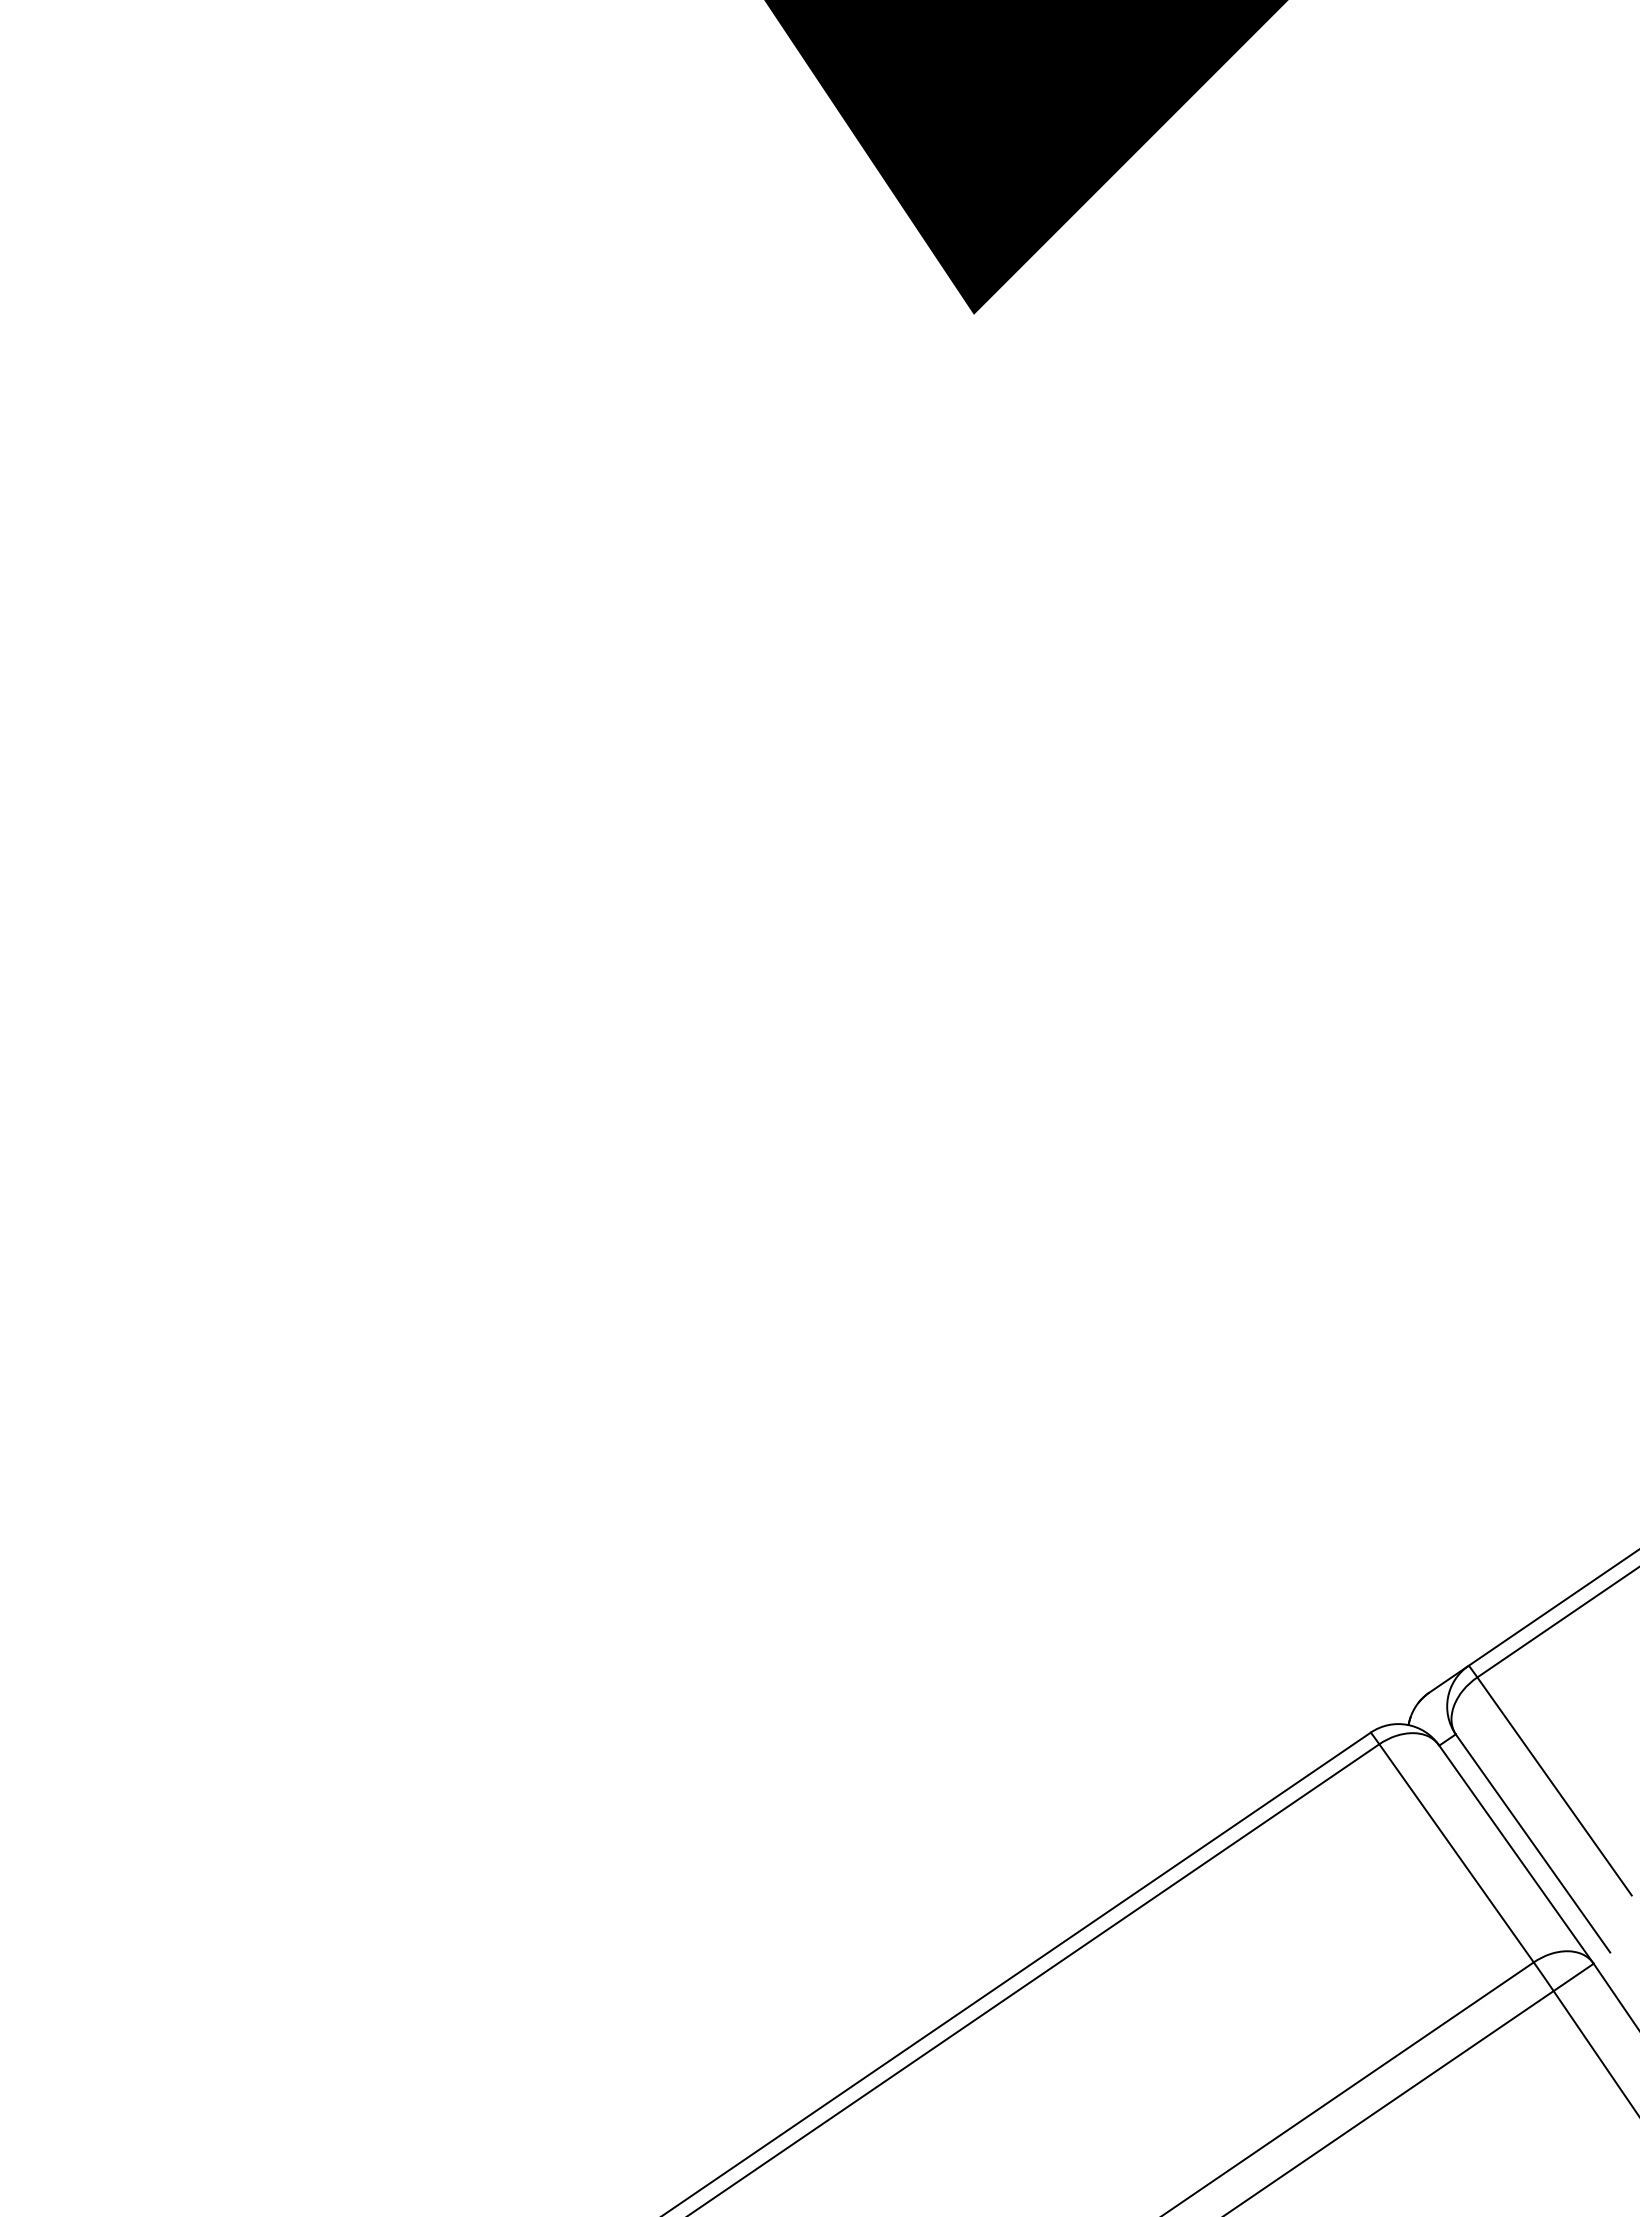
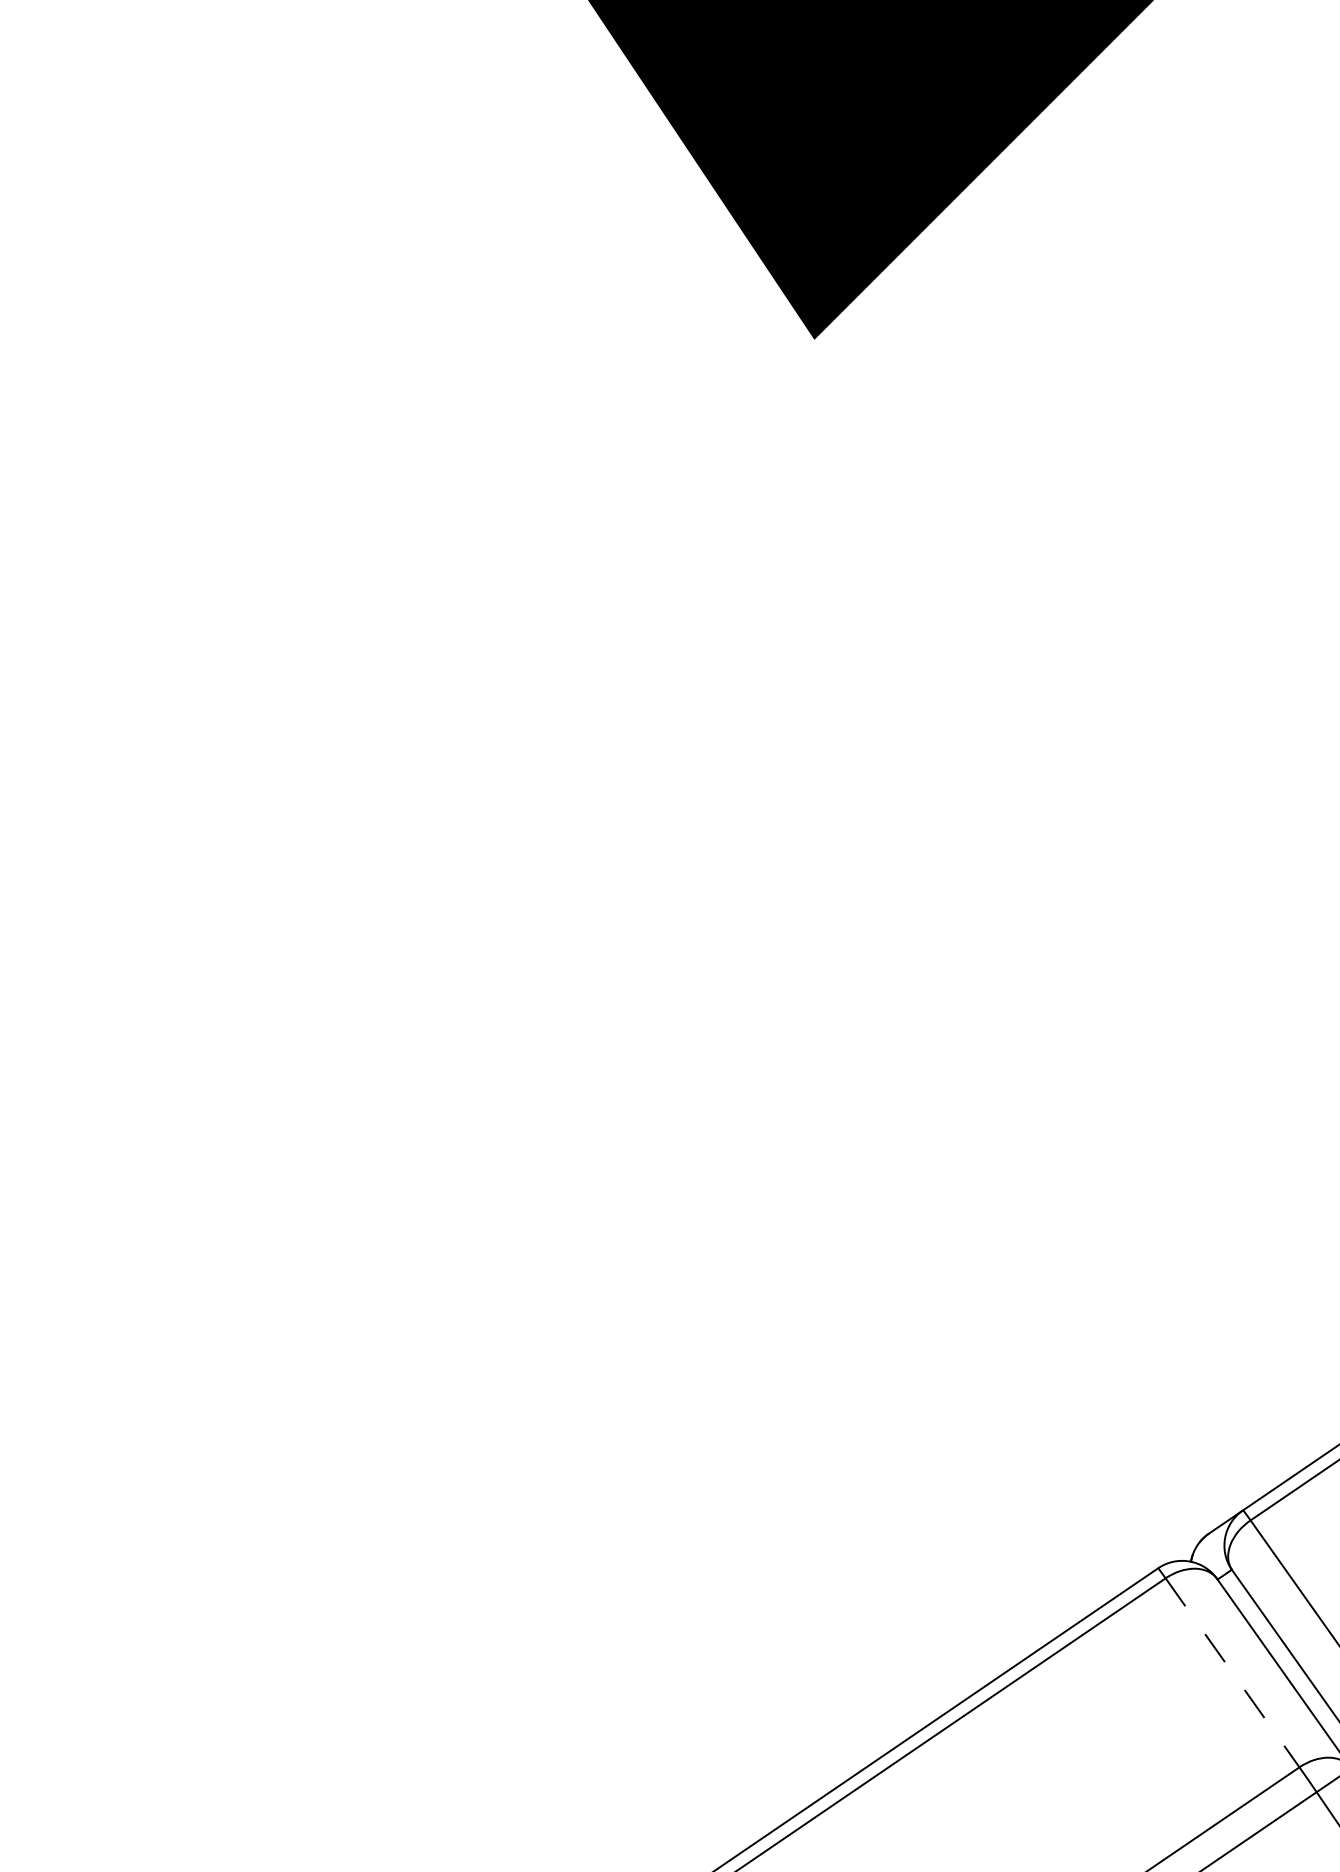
line: (1456, 1853) -> (1232, 1672), solid -> dashed

